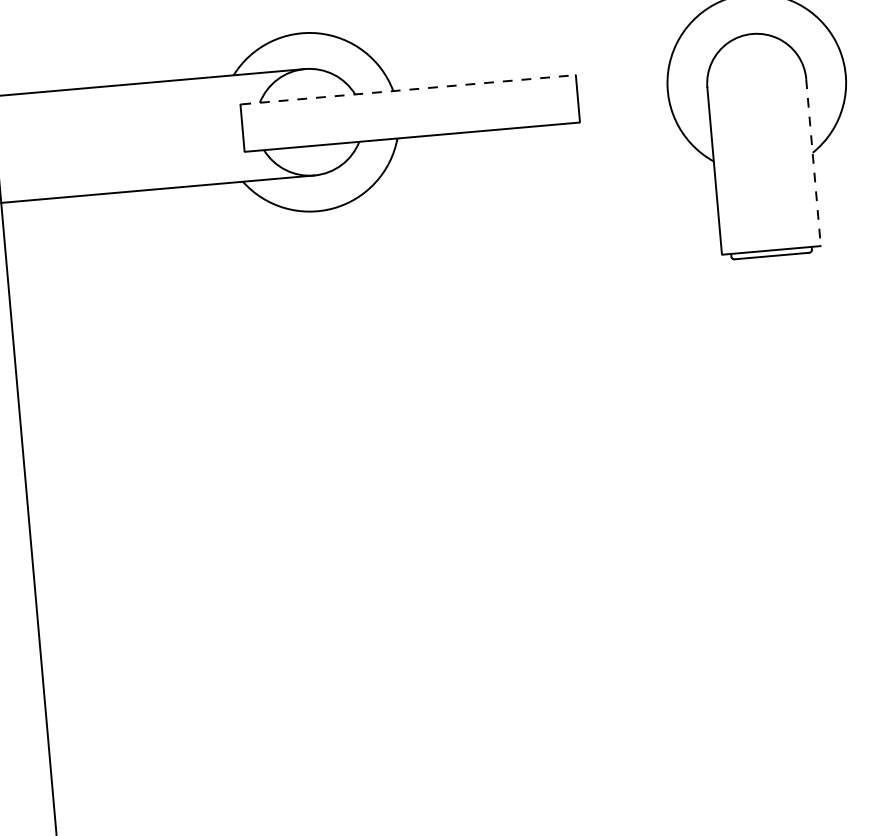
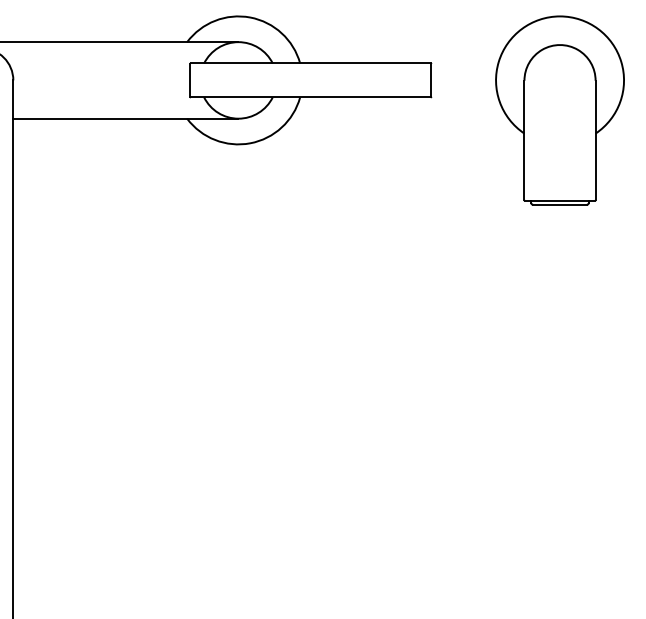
line: (407, 90) -> (310, 63), dashed -> solid
line: (813, 162) -> (595, 140), dashed -> solid

